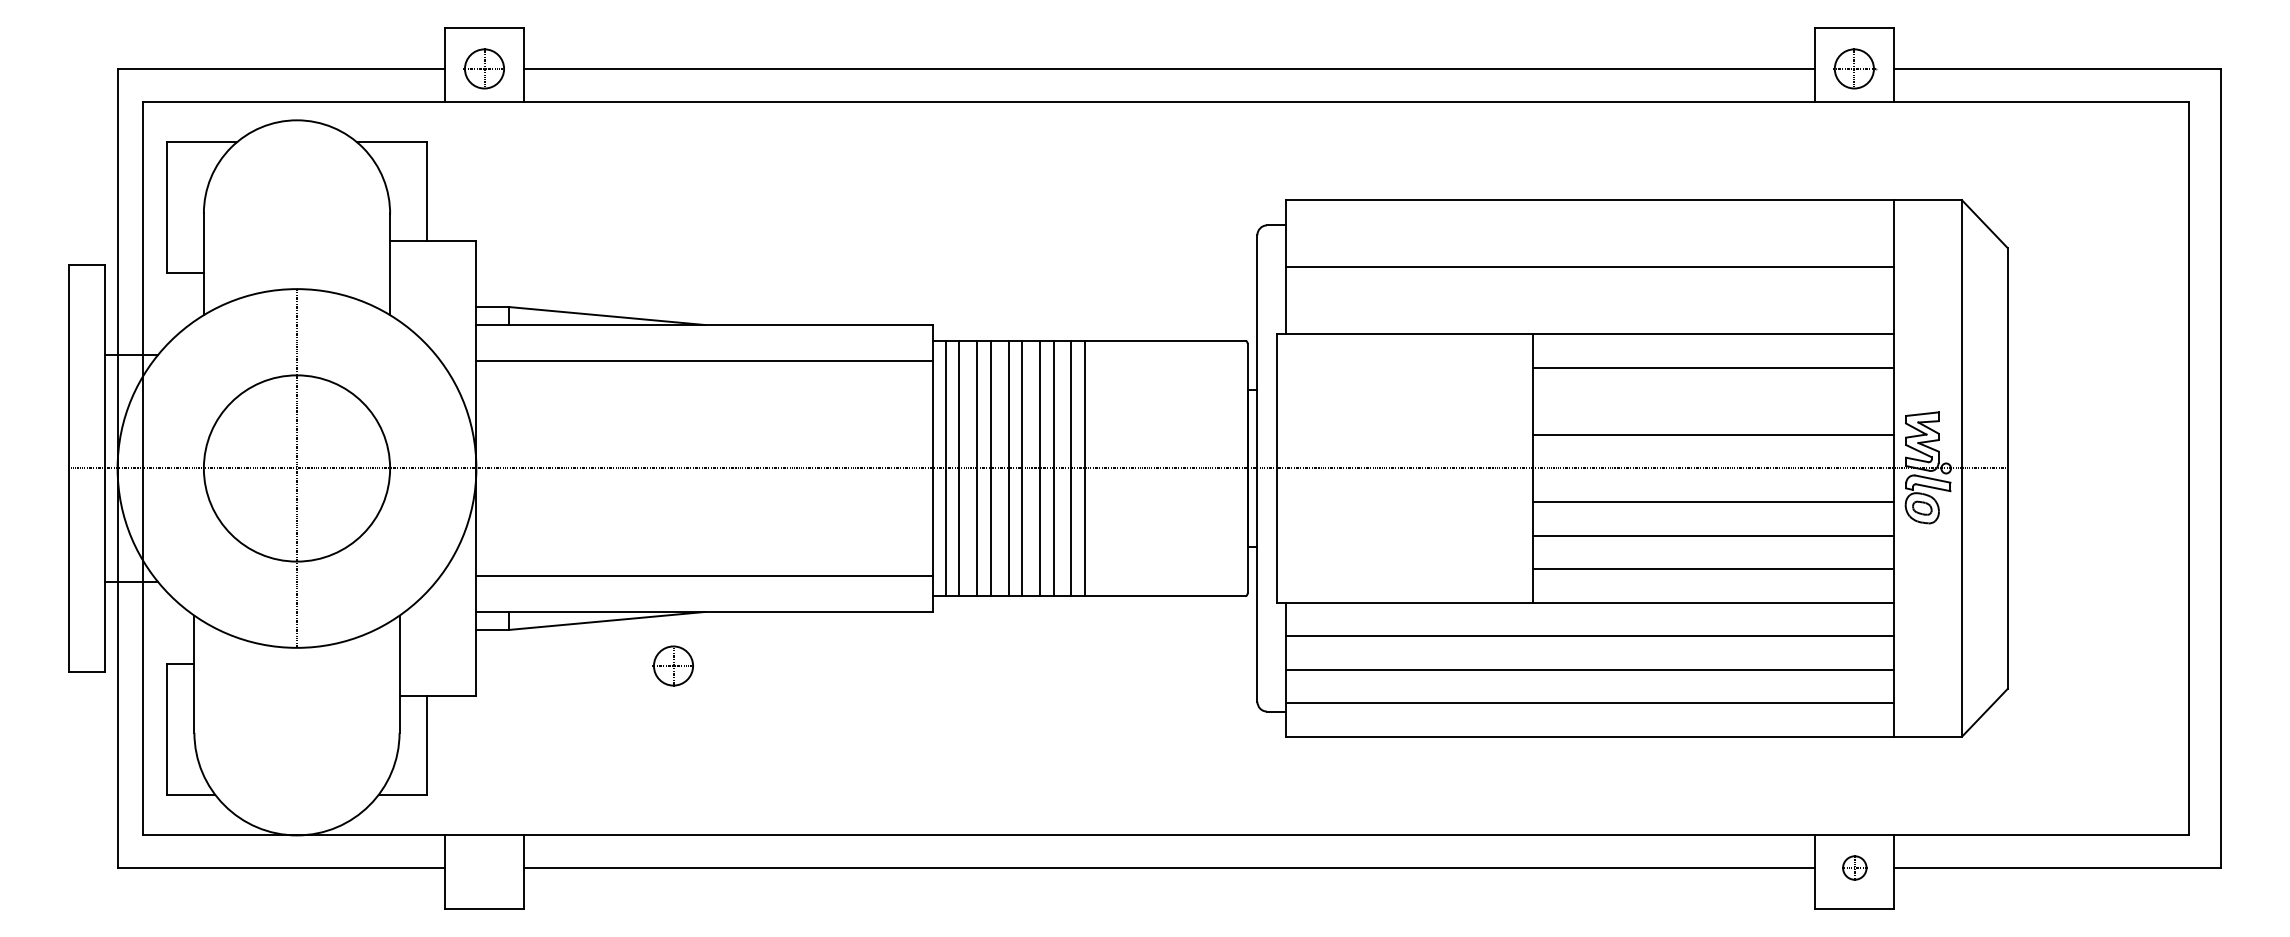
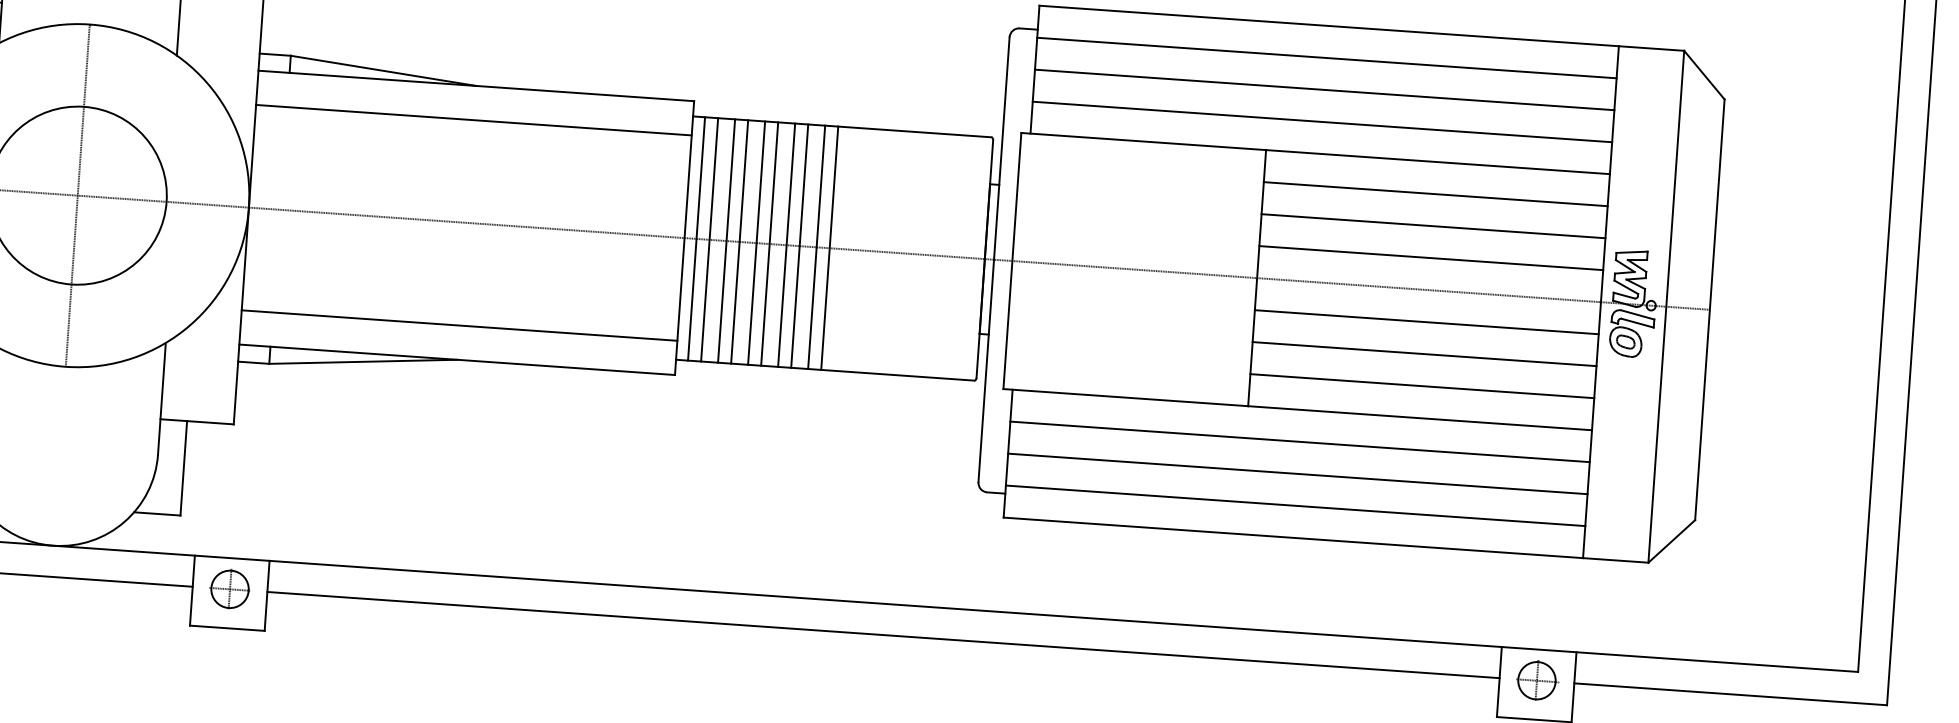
line: (1589, 233) -> (1326, 57), added
line: (1589, 300) -> (1322, 121), added
line: (1713, 401) -> (1433, 226), added
part: (672, 665) -> (229, 588), moved
part: (1855, 867) -> (1538, 680), size x1.67

